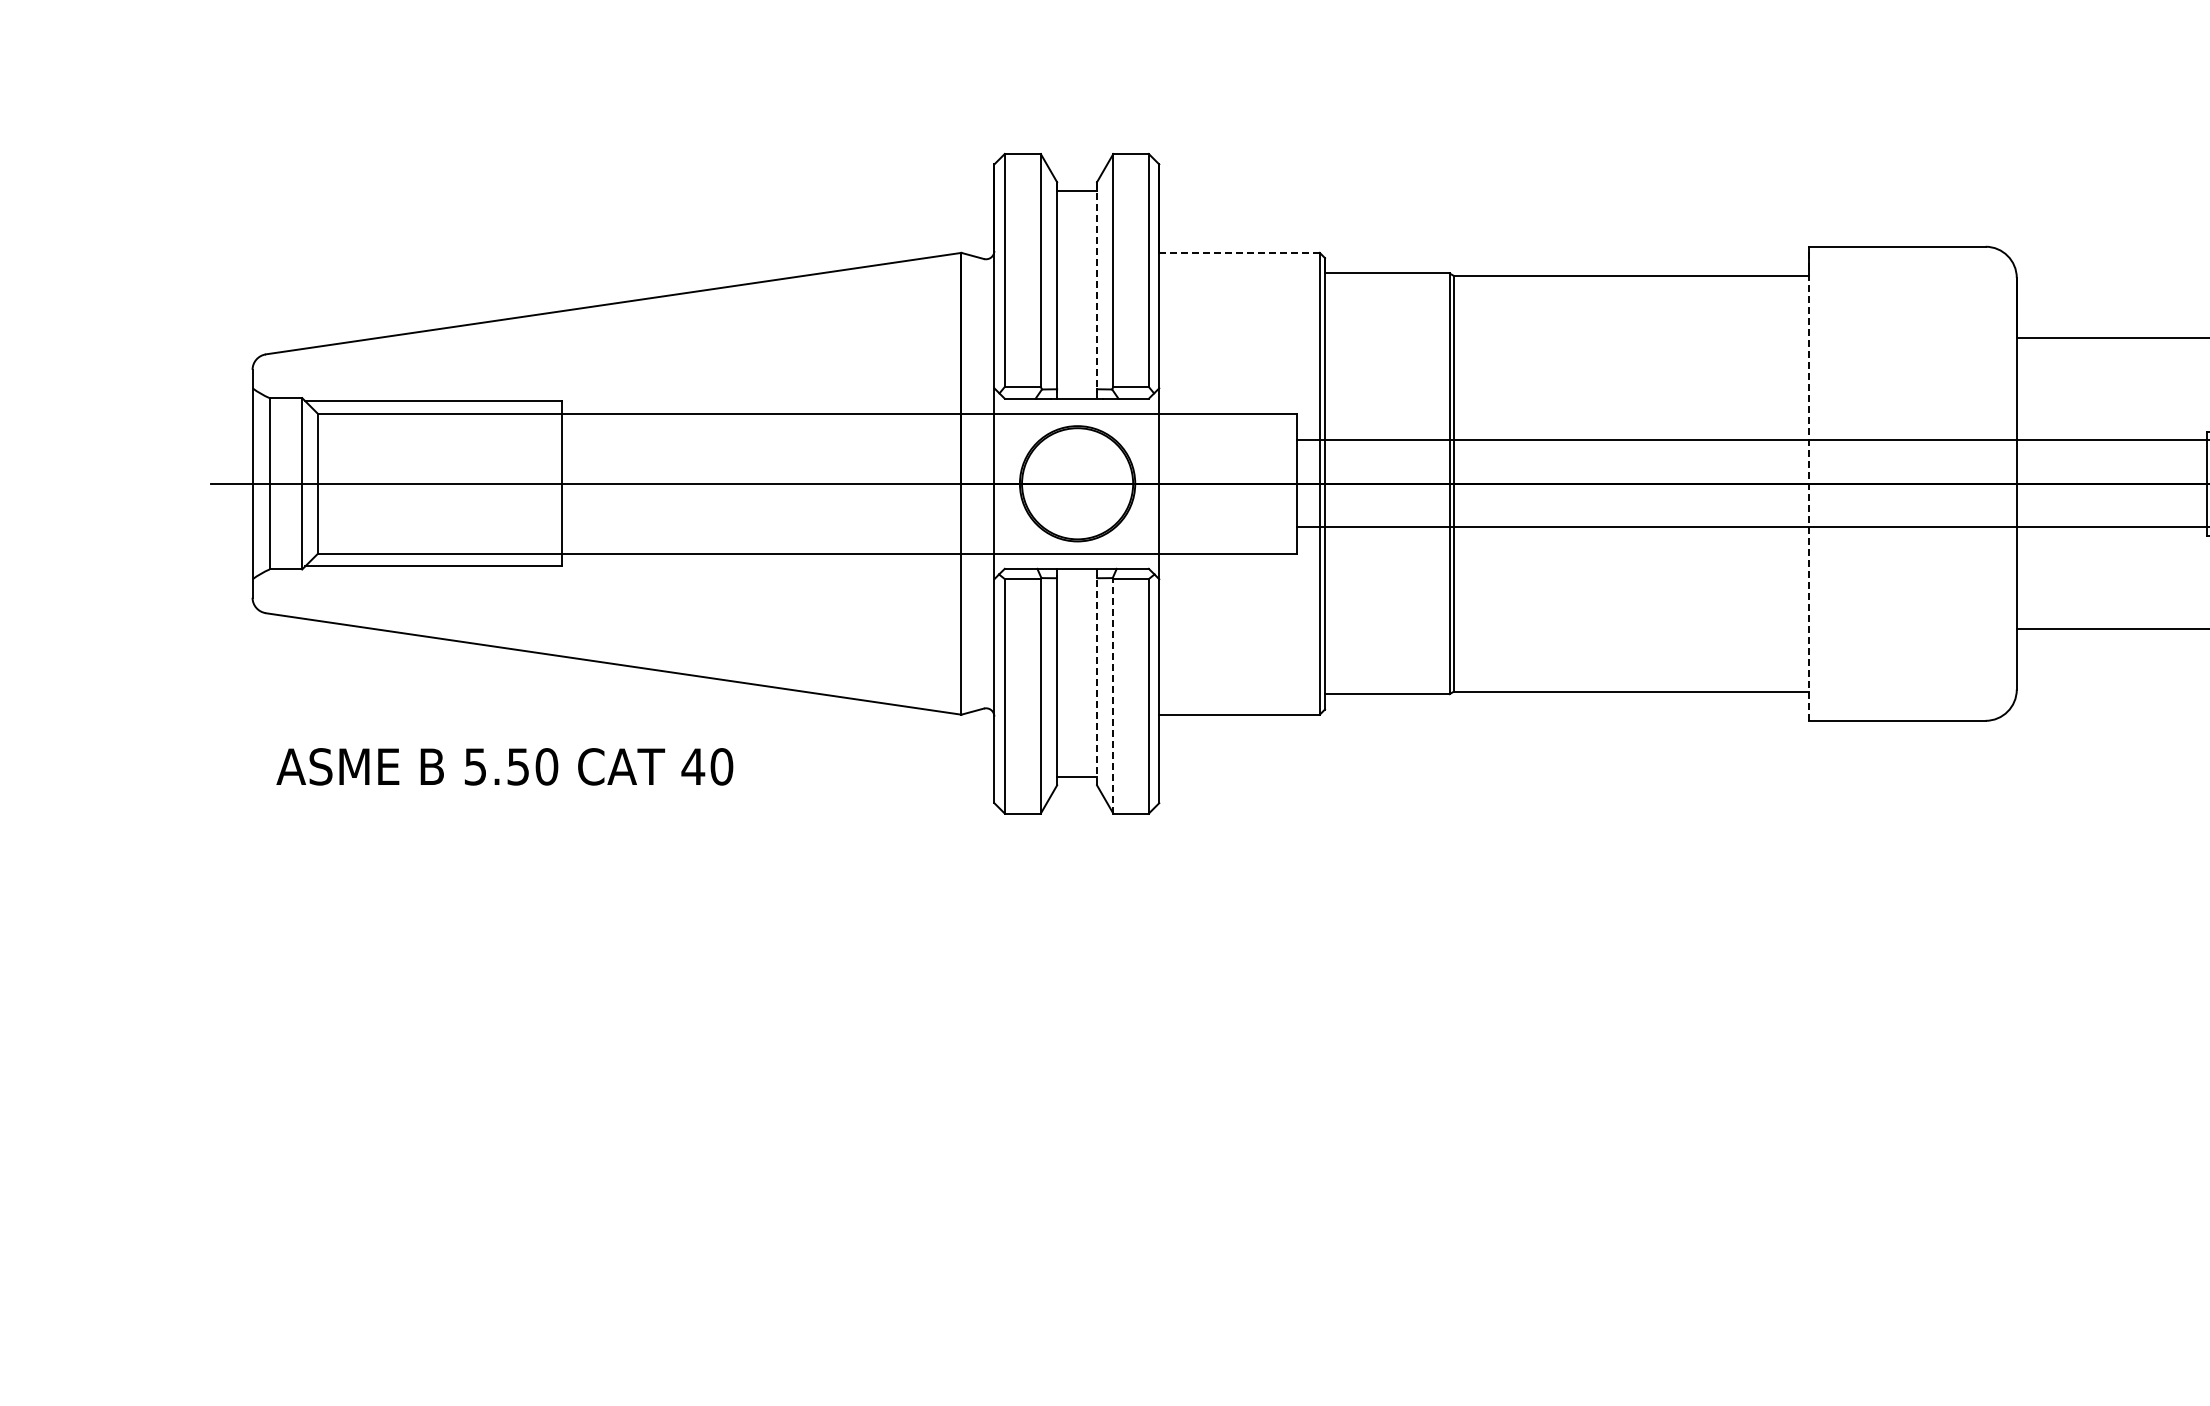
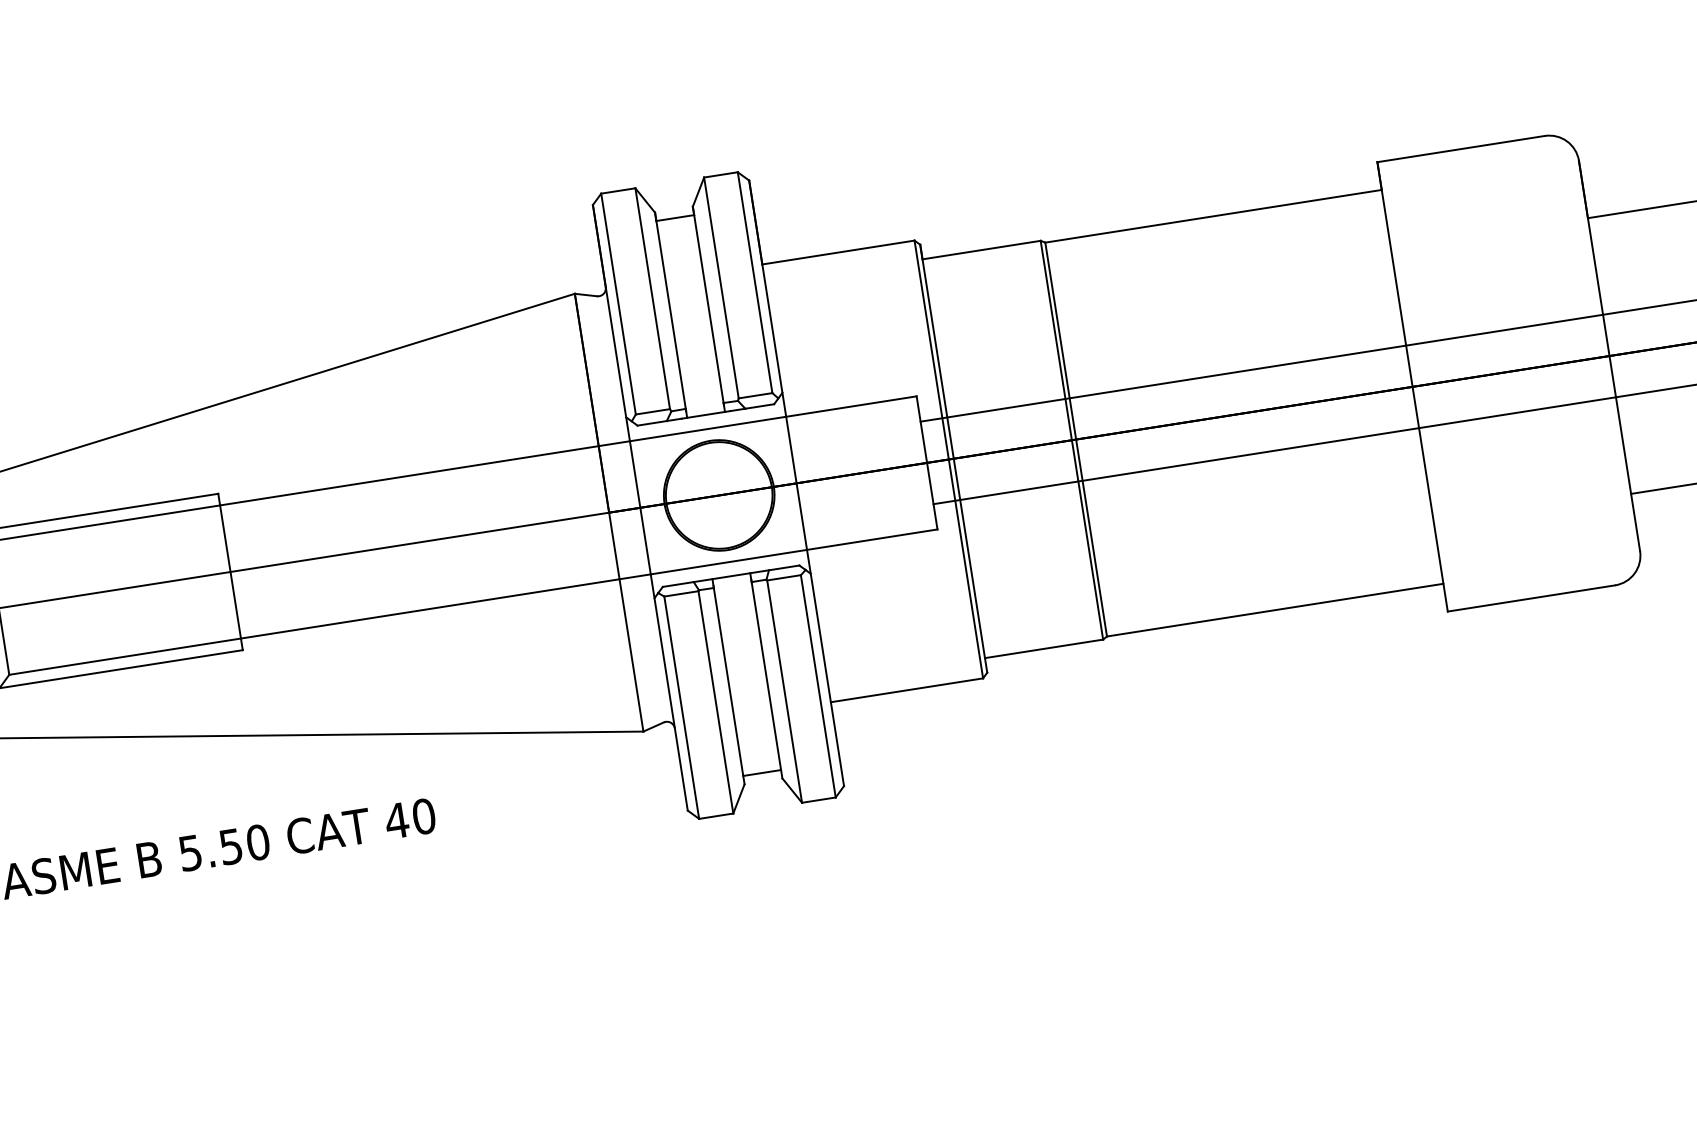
line: (1239, 252) -> (838, 252), dashed -> solid
line: (1097, 291) -> (709, 310), dashed -> solid
line: (1809, 483) -> (1412, 386), dashed -> solid
line: (1097, 676) -> (766, 675), dashed -> solid
line: (1113, 695) -> (784, 690), dashed -> solid

